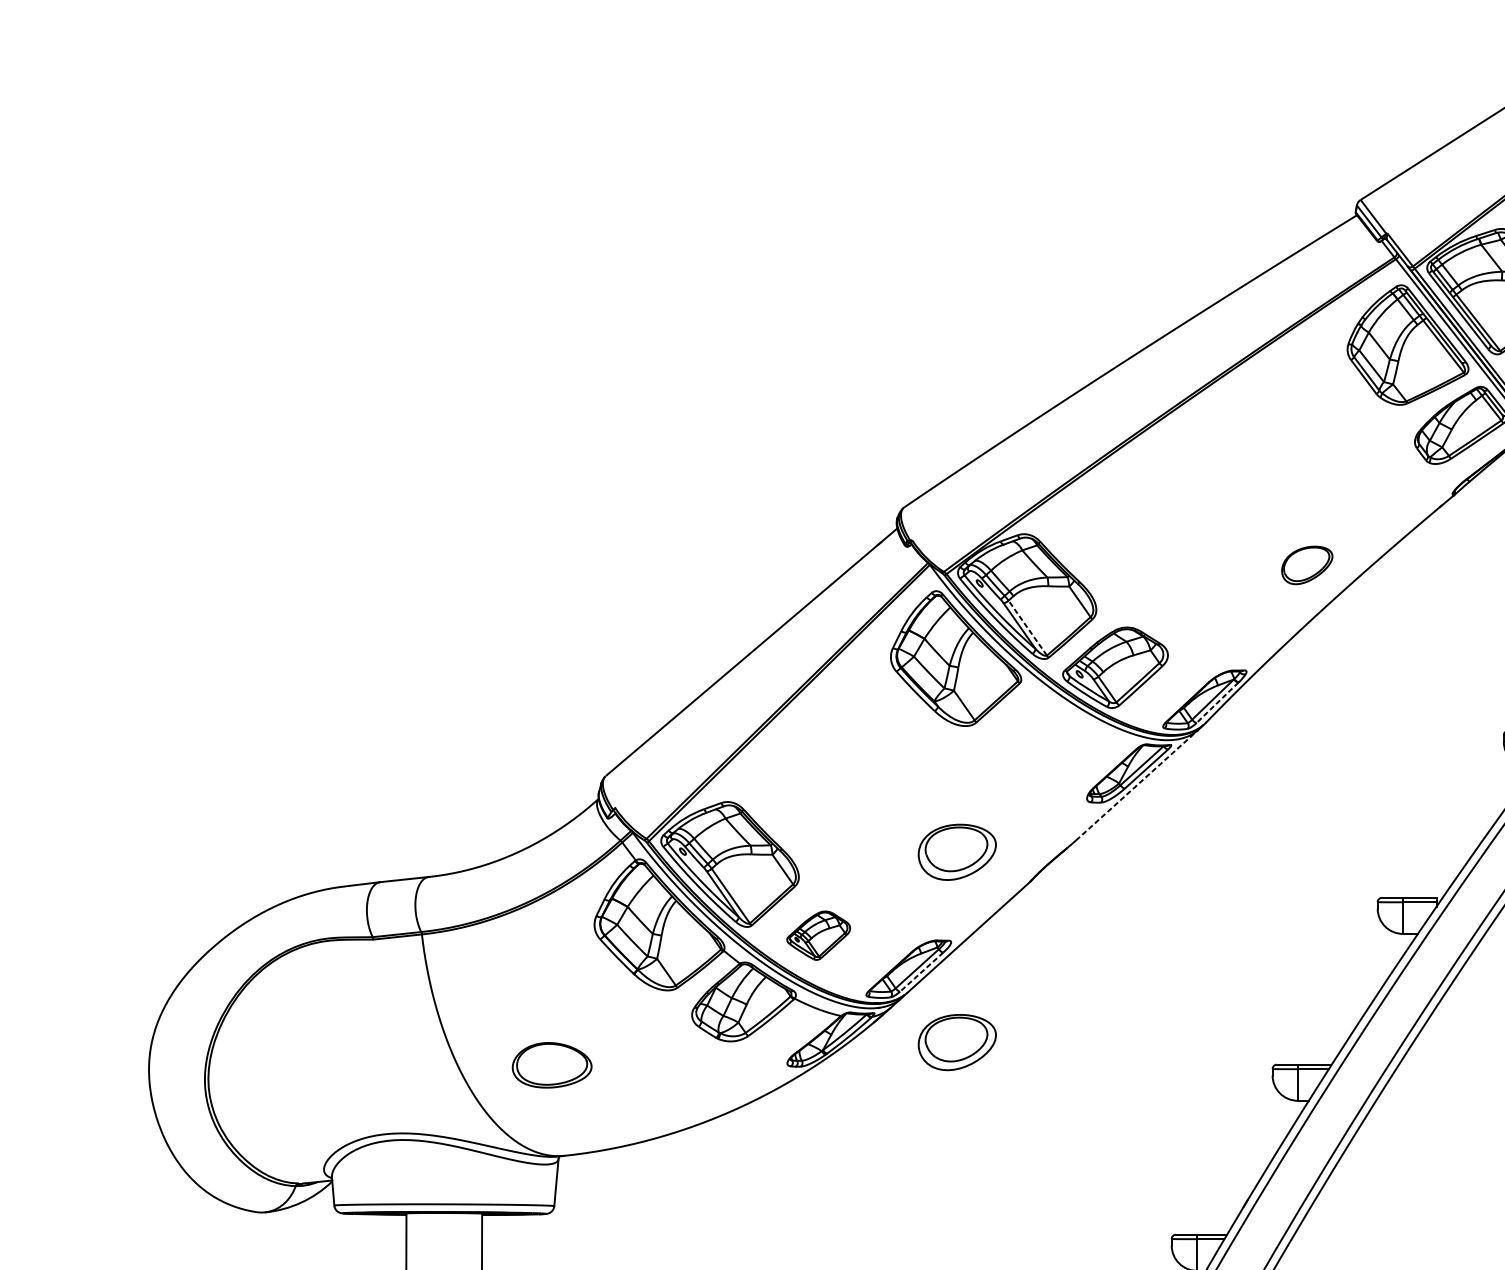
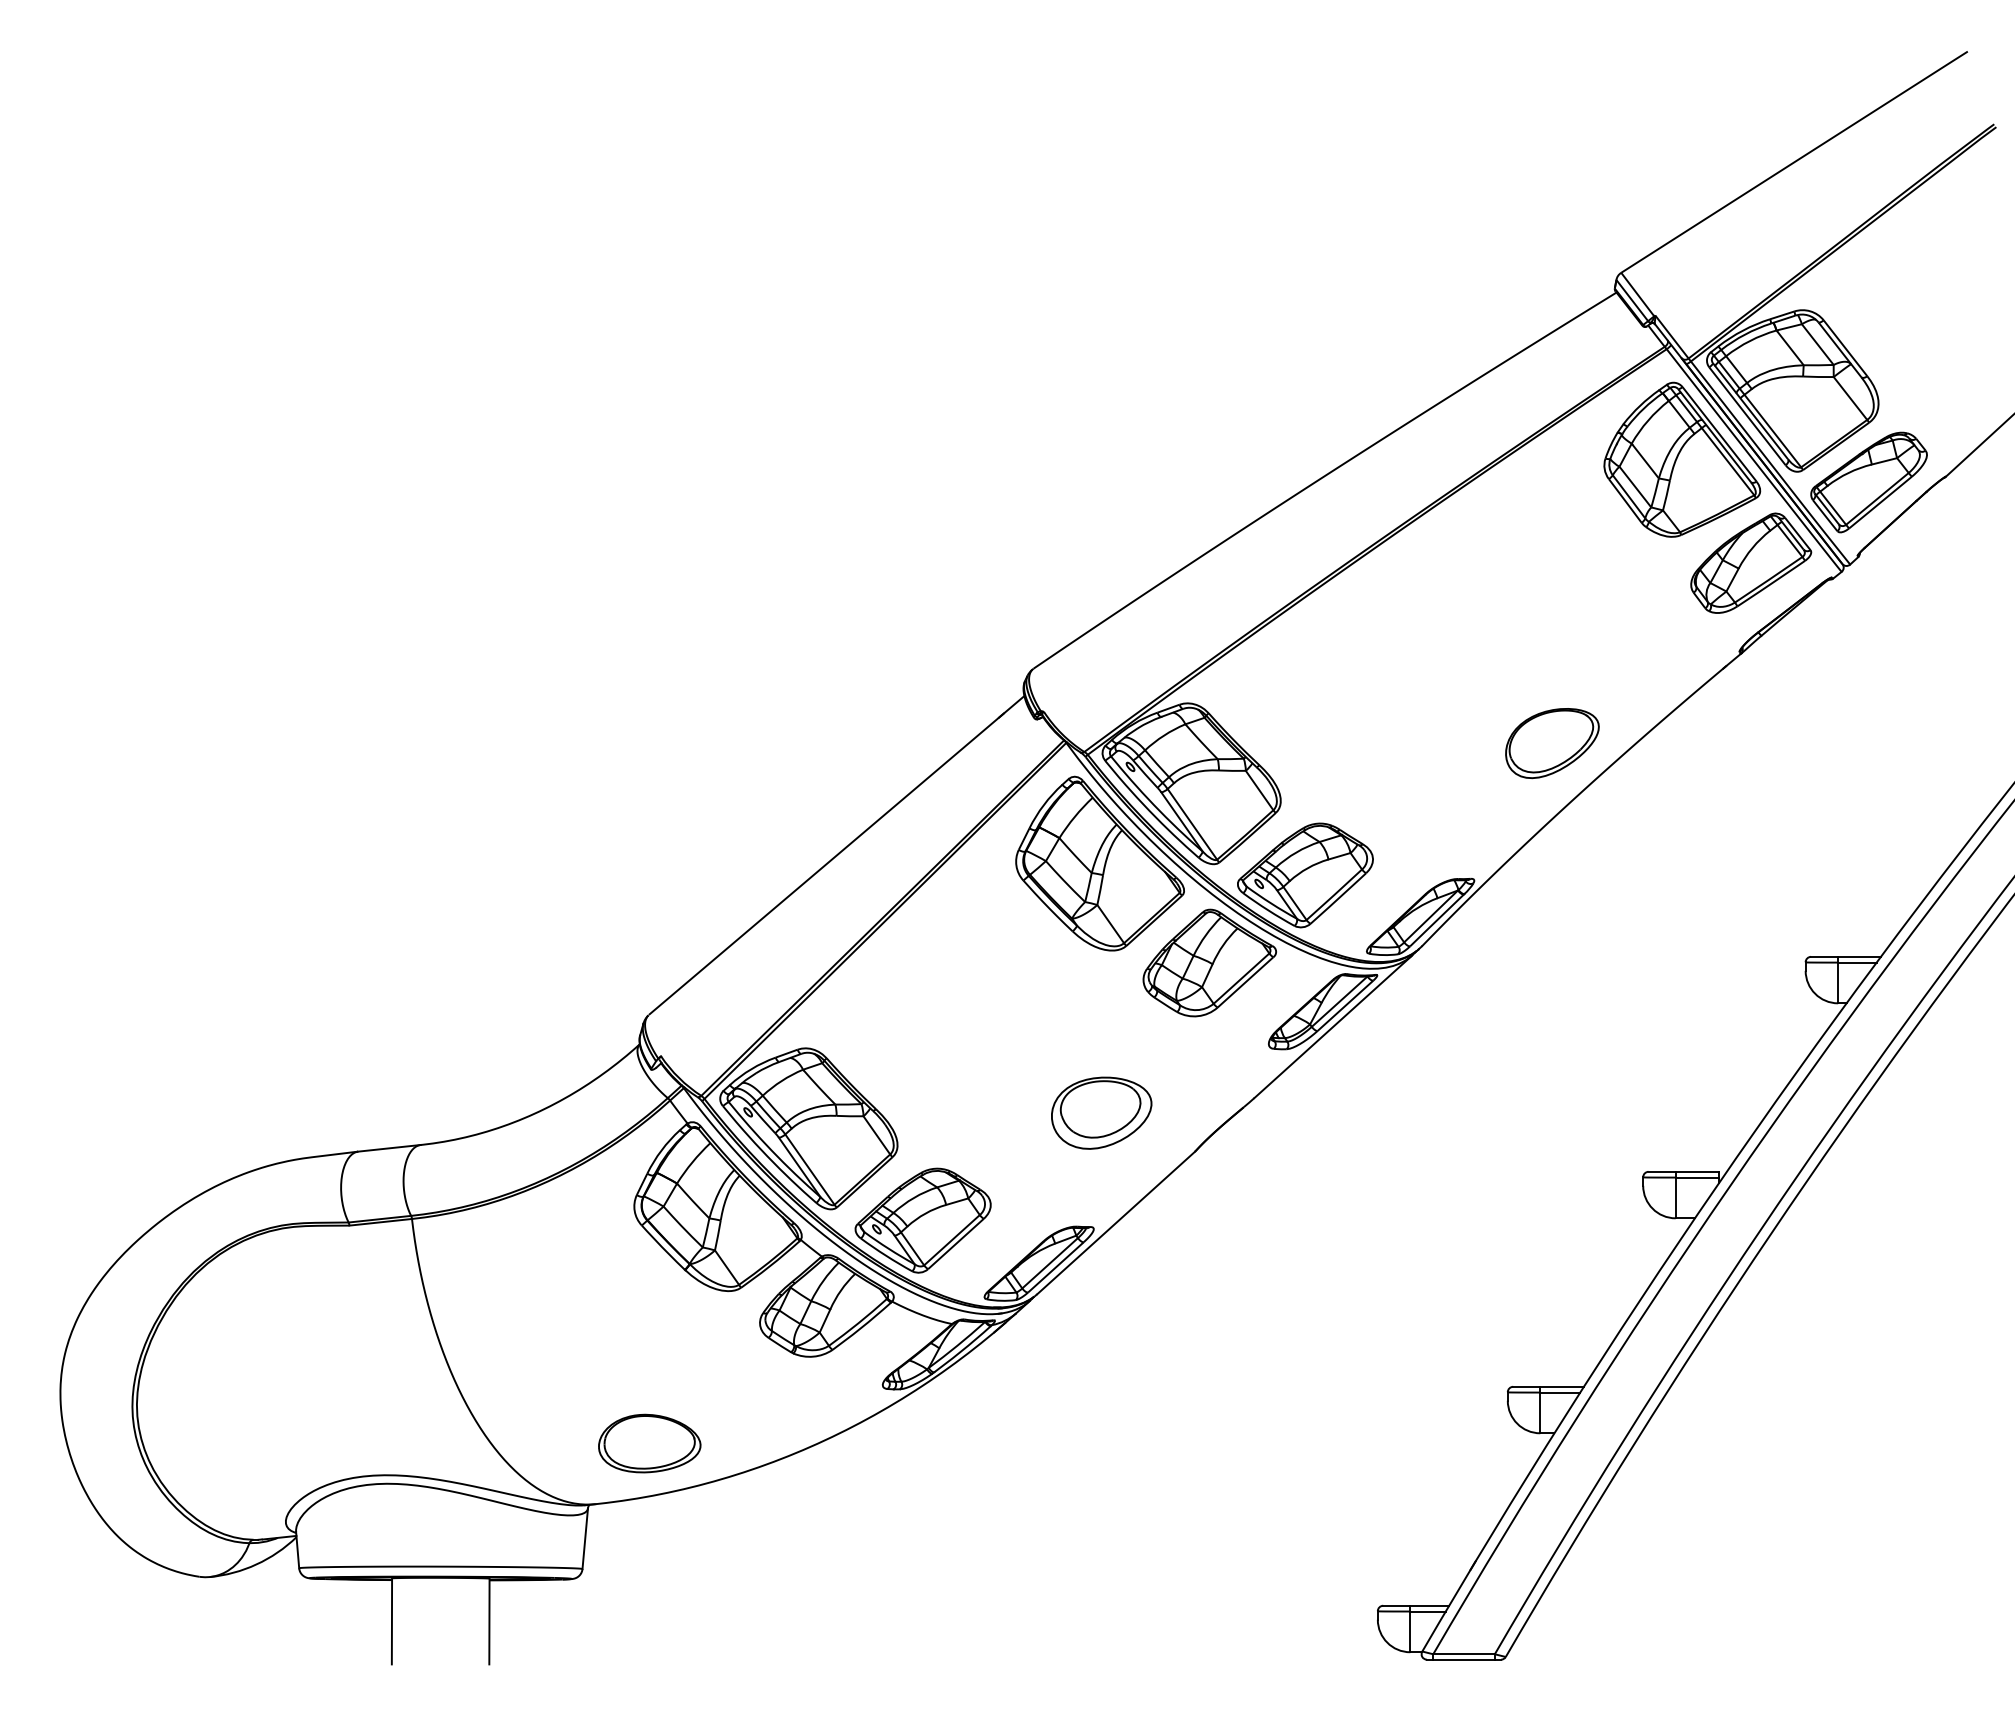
part: (1307, 565) -> (1552, 743), size x1.43
line: (1027, 627) -> (1192, 823), dashed -> solid
line: (1217, 702) -> (1436, 920), dashed -> solid
part: (1041, 735) -> (1209, 962), added
line: (1137, 785) -> (1333, 1026), dashed -> solid
part: (818, 935) -> (922, 1220), size x1.67
line: (922, 972) -> (1056, 1267), dashed -> solid
part: (957, 1041) -> (1101, 1357), removed
part: (551, 1065) -> (649, 1443), moved

